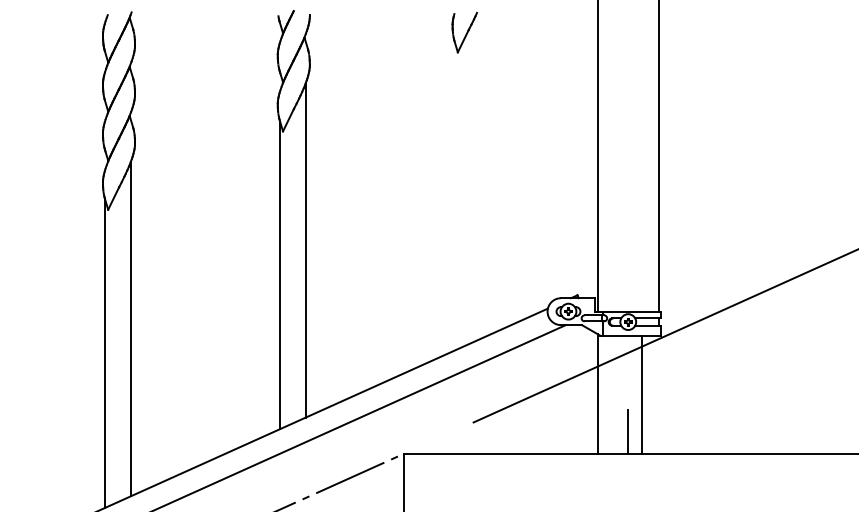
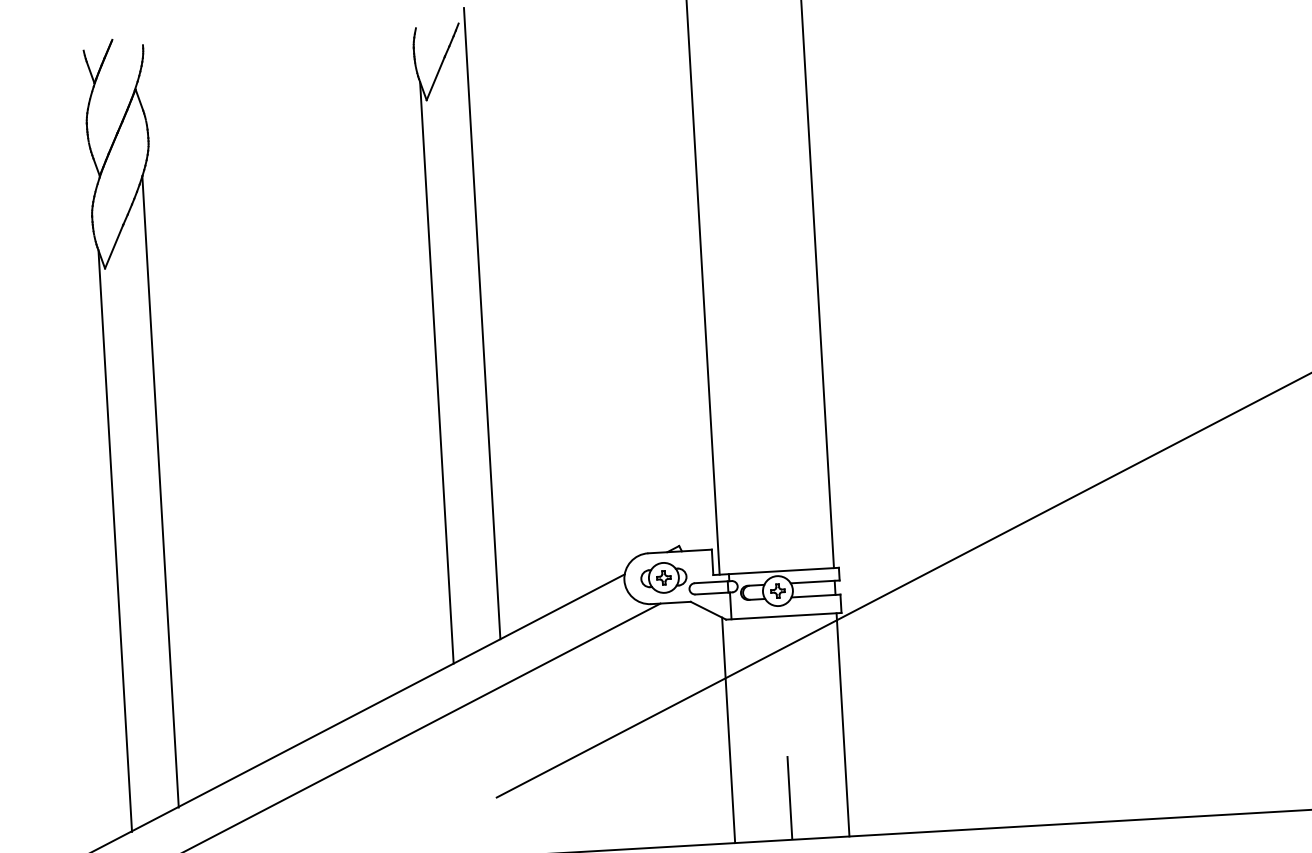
line: (480, 171) -> (482, 322), added
line: (454, 196) -> (436, 372), added
line: (641, 394) -> (842, 724), moved

